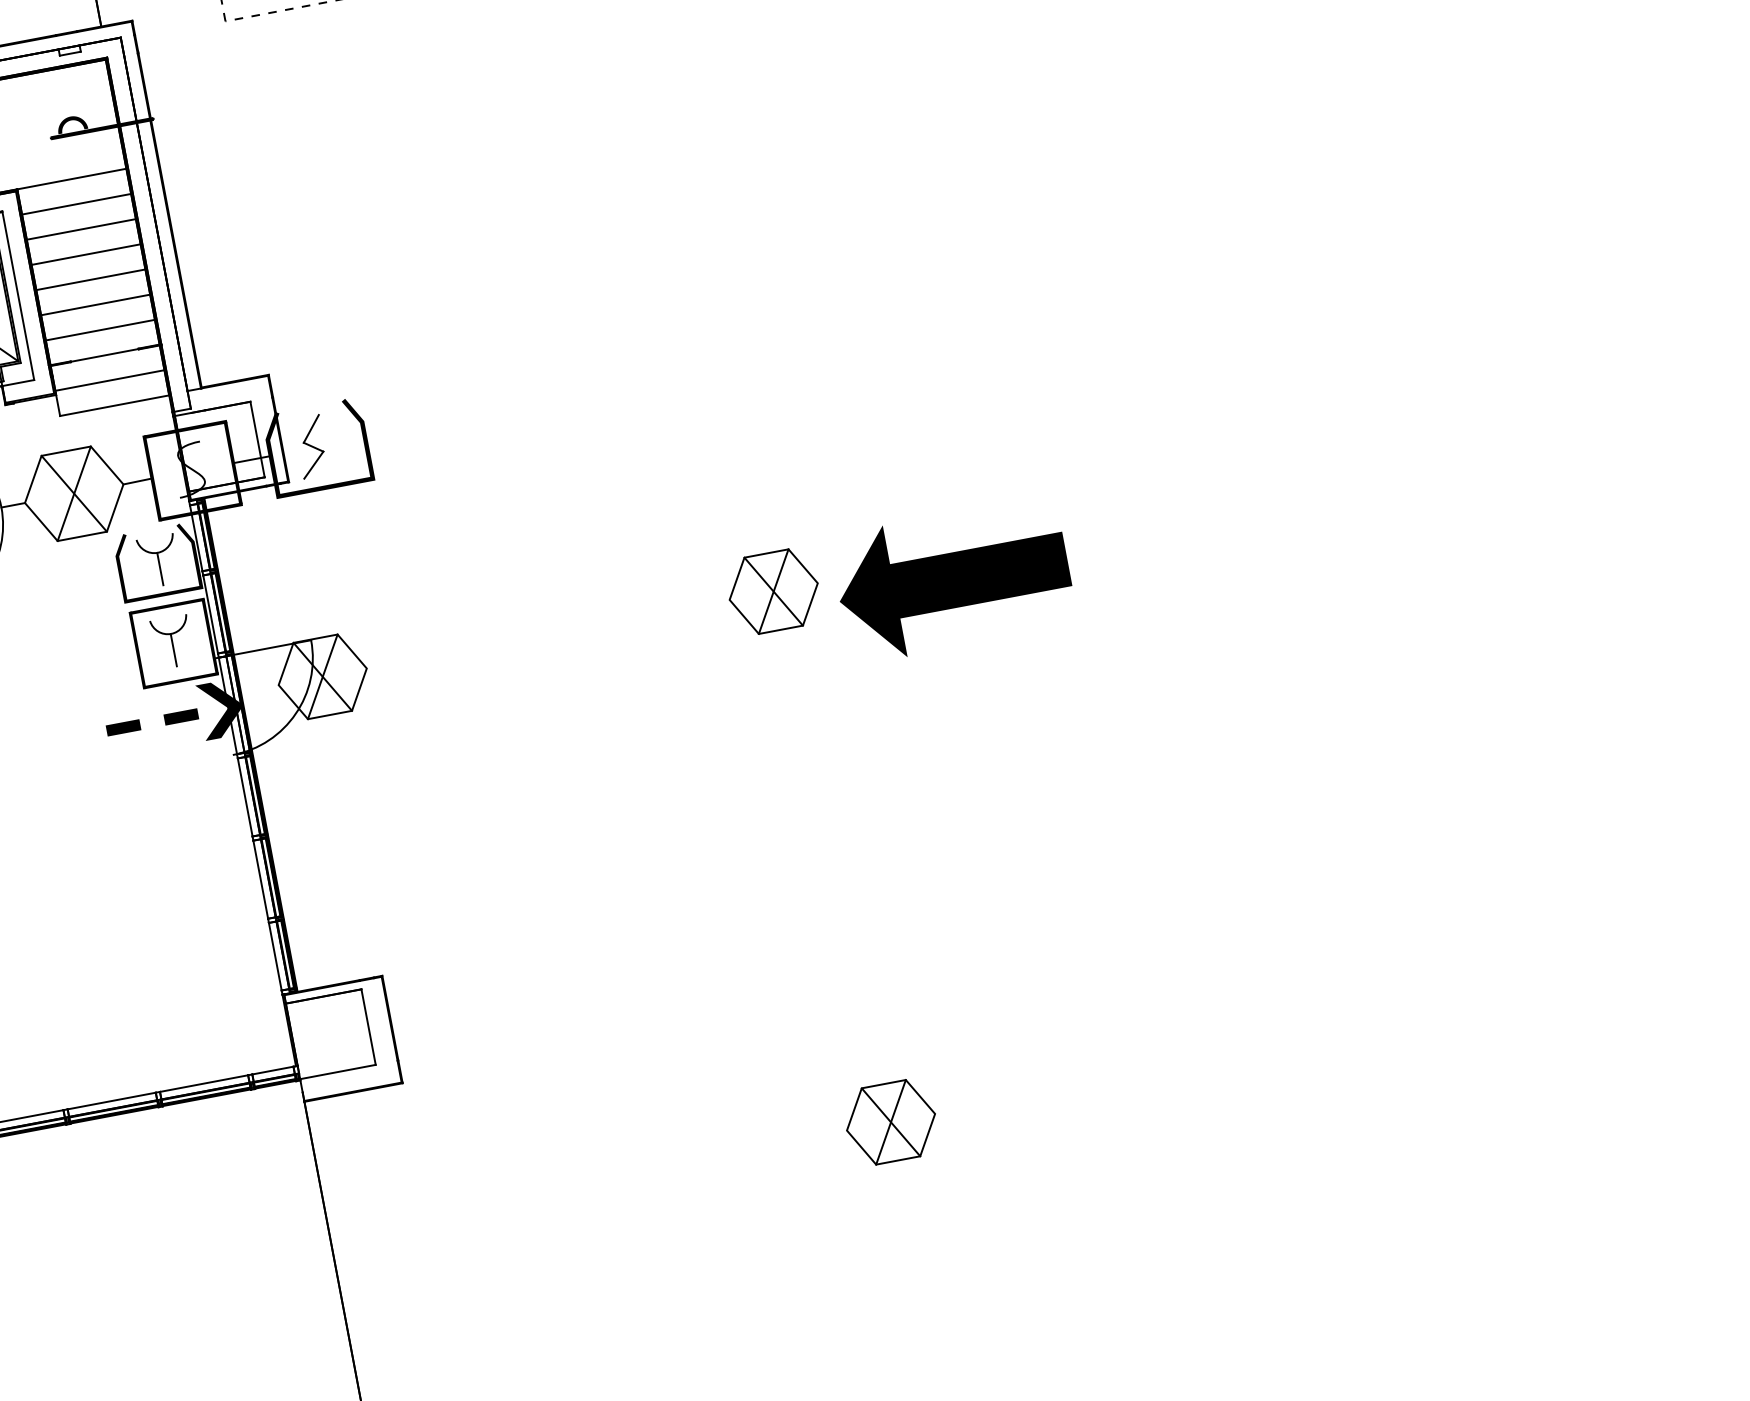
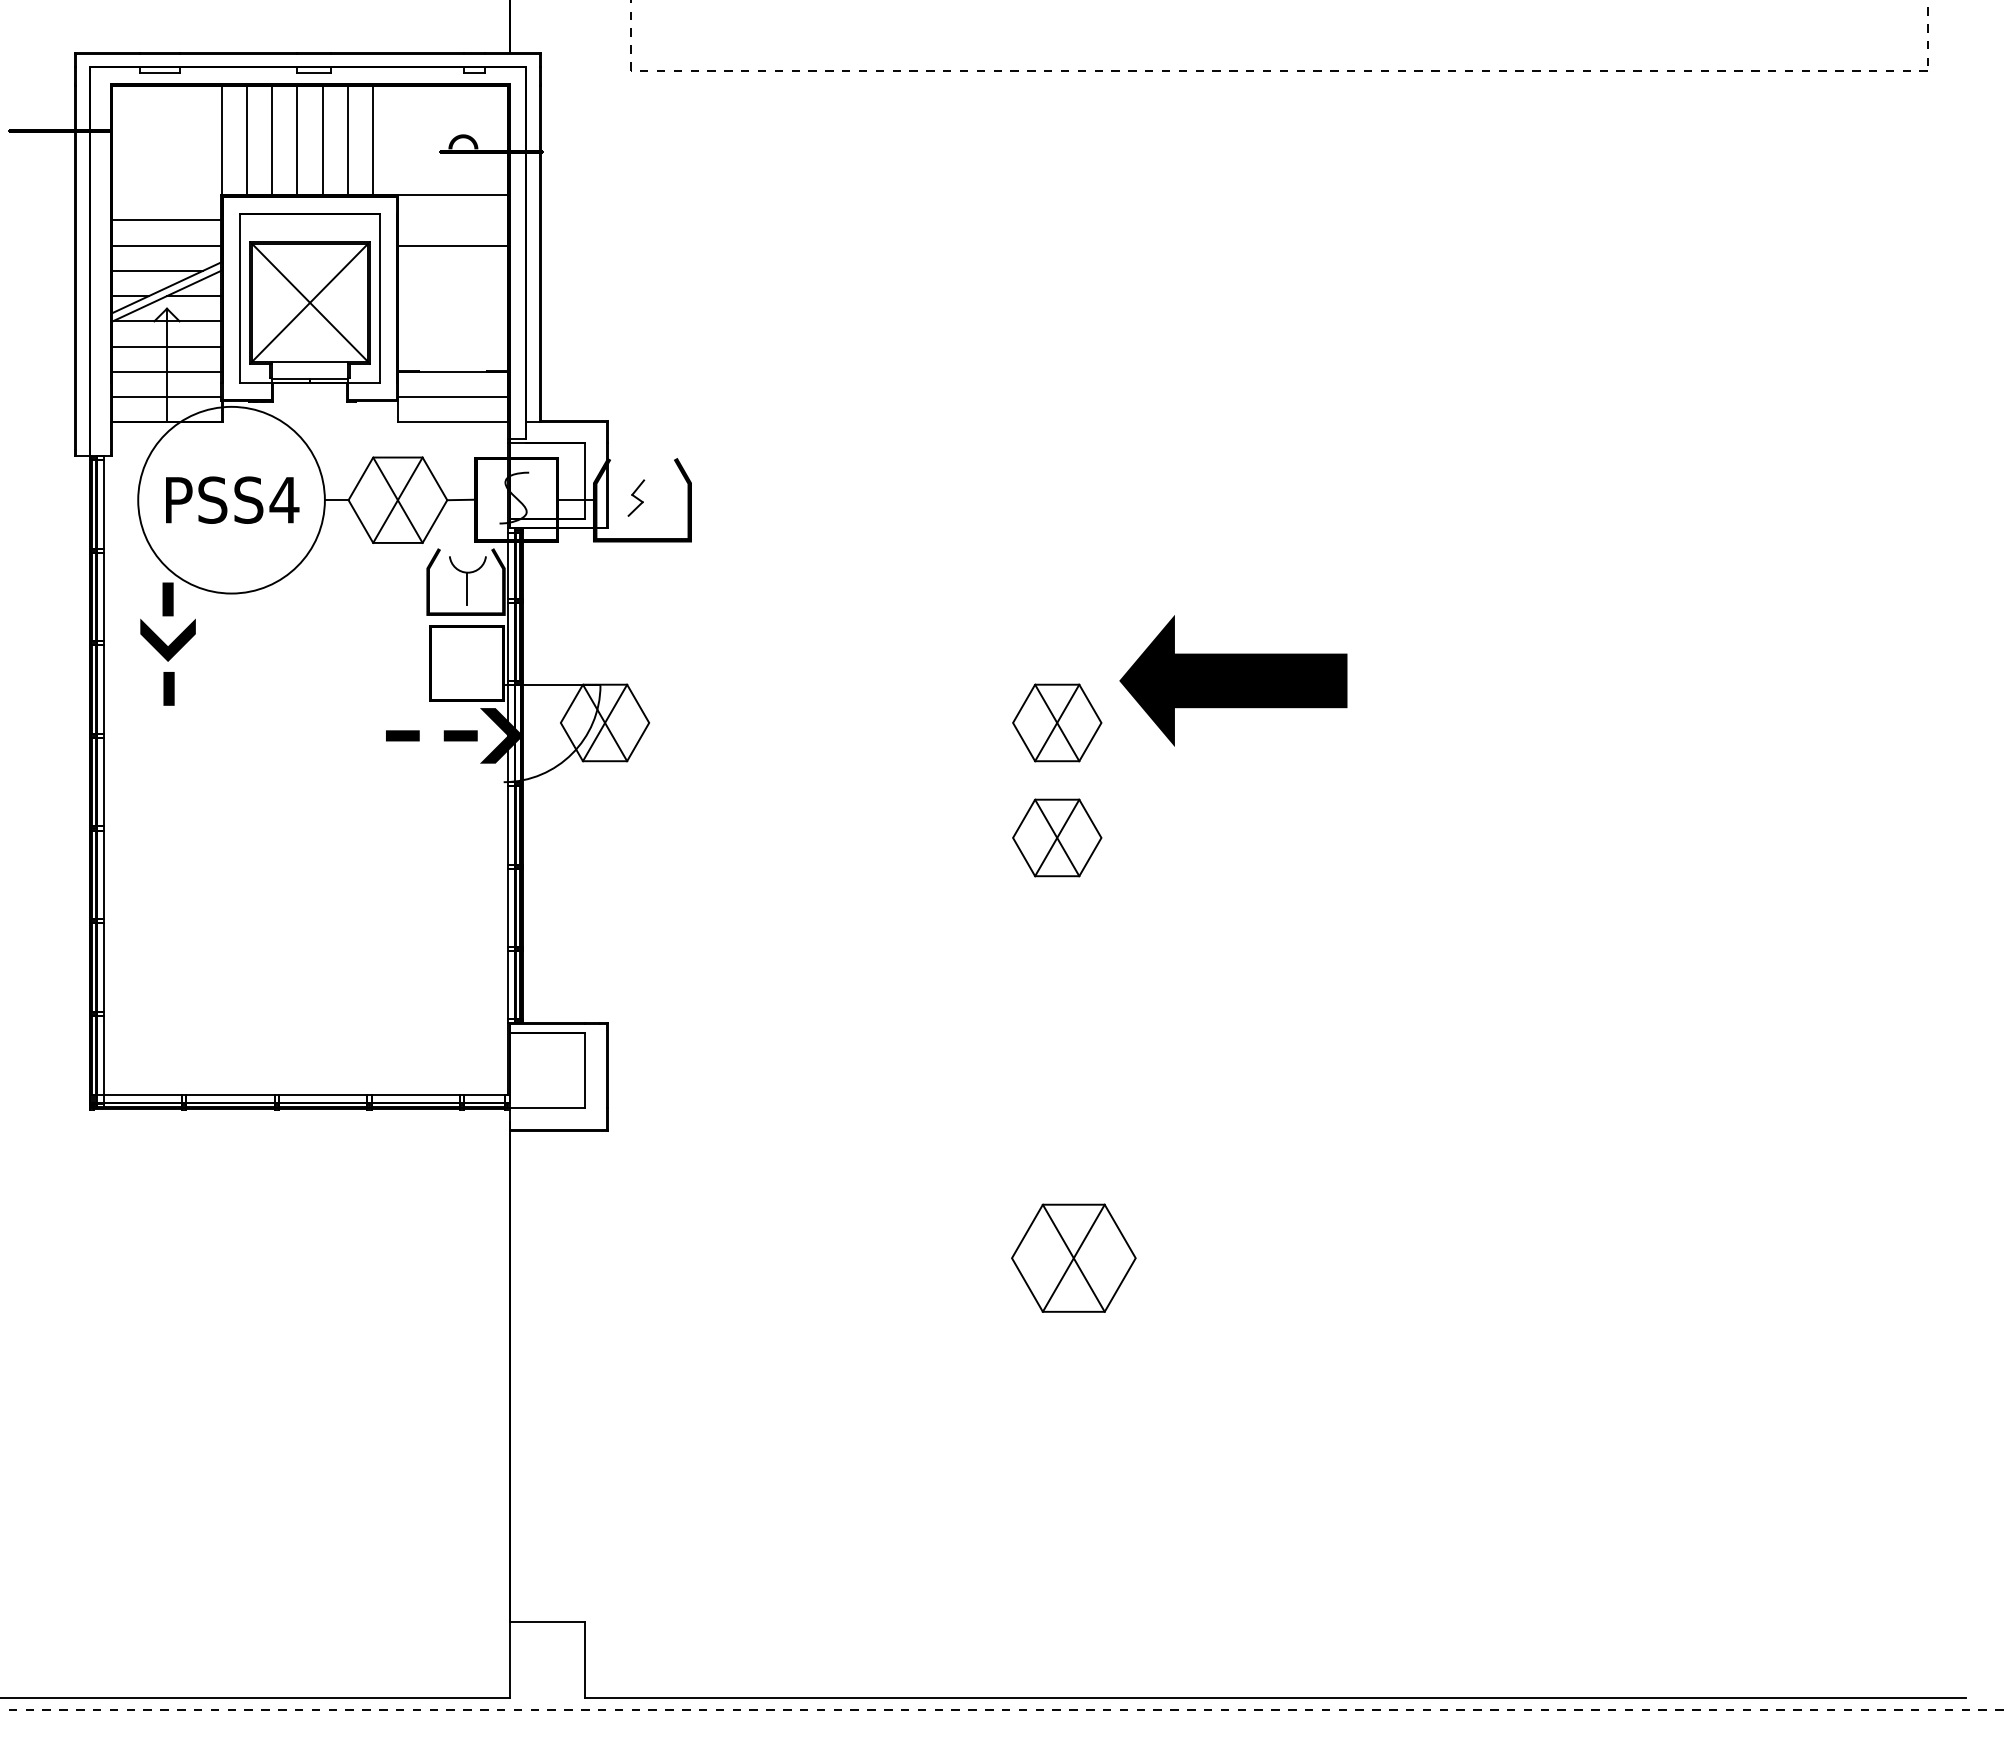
line: (75, 204) -> (452, 220), removed
line: (85, 254) -> (452, 270), removed
line: (90, 280) -> (452, 296), removed
line: (94, 305) -> (452, 321), removed
line: (99, 330) -> (452, 346), removed
part: (311, 446) -> (636, 497), size x0.6
part: (953, 579) -> (1233, 680), moved
part: (172, 641) -> (465, 661), removed
part: (795, 705) -> (1057, 837), added
part: (890, 1121) -> (1073, 1257), size x1.4

